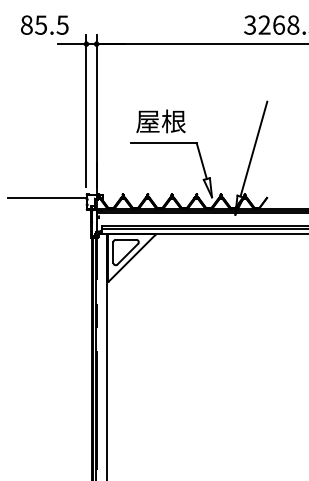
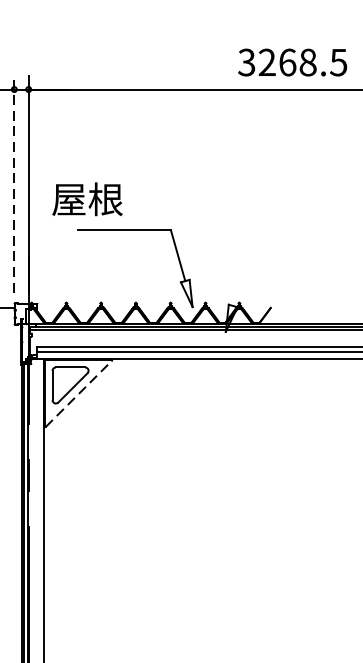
line: (86, 110) -> (14, 183), solid -> dashed
text: (160, 121) -> (86, 199), moved
line: (253, 148) -> (251, 237), removed
line: (132, 258) -> (79, 393), solid -> dashed

